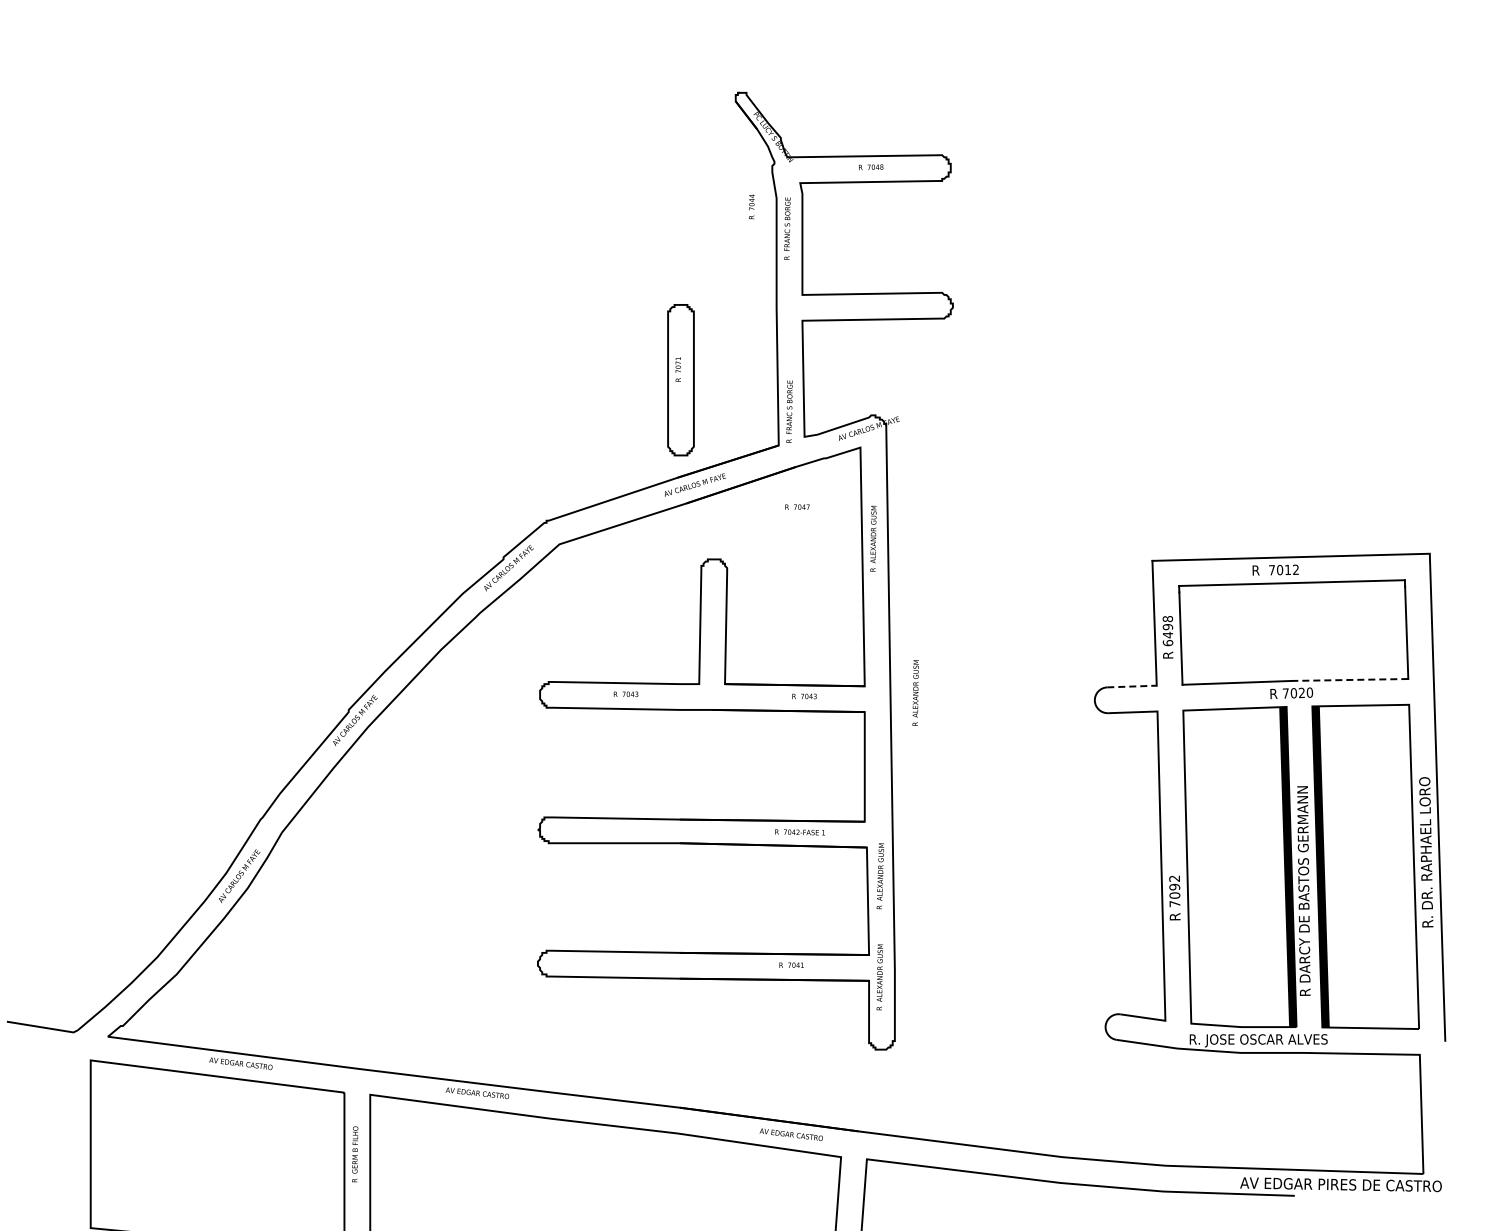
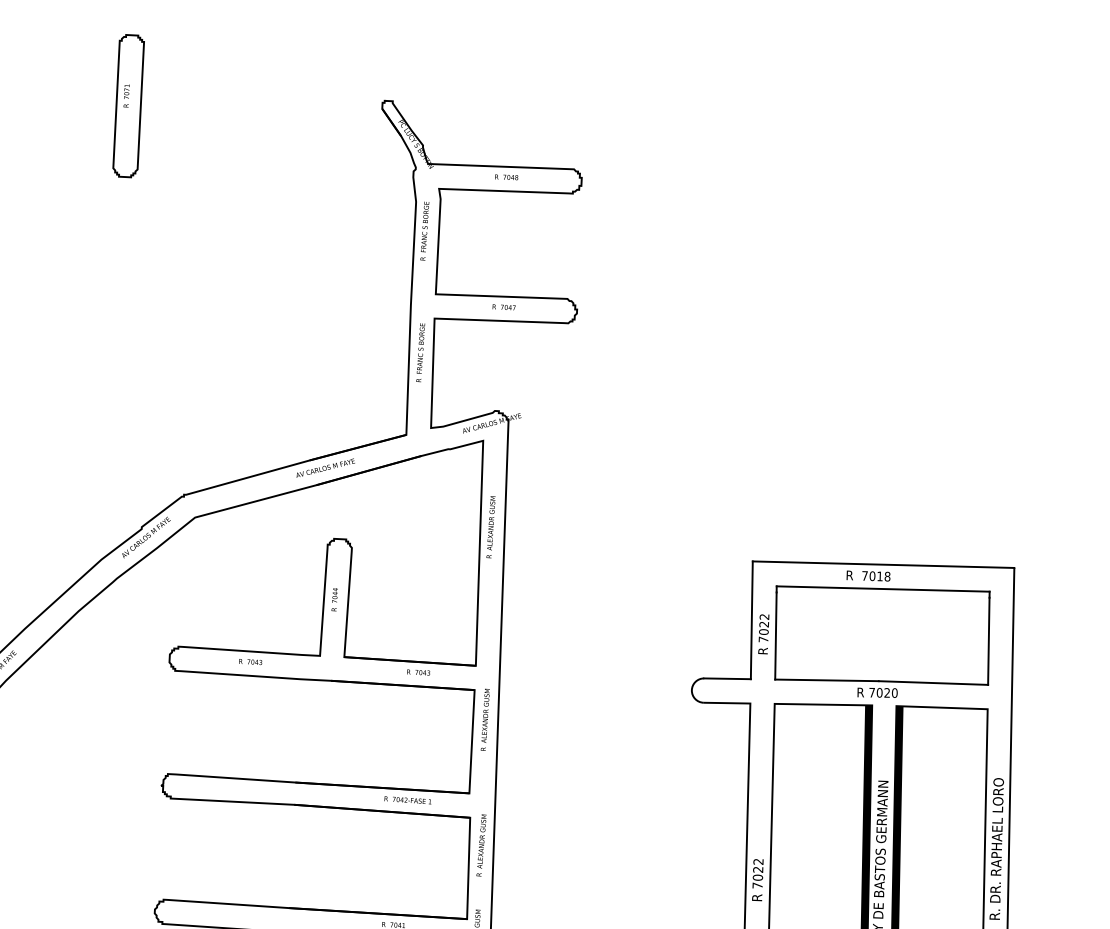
text: (751, 206) -> (334, 599), moved
part: (680, 380) -> (128, 106), moved
text: (789, 411) -> (420, 352), moved
text: (797, 506) -> (504, 306), moved
text: (1296, 569) -> (888, 576), 7012 -> 7018
text: (1167, 631) -> (763, 628), 6498 -> 7022
line: (1350, 679) -> (933, 682), dashed -> solid
line: (1132, 686) -> (728, 678), dashed -> solid
text: (915, 692) -> (485, 719), moved
text: (1174, 886) -> (758, 869), 7092 -> 7022

